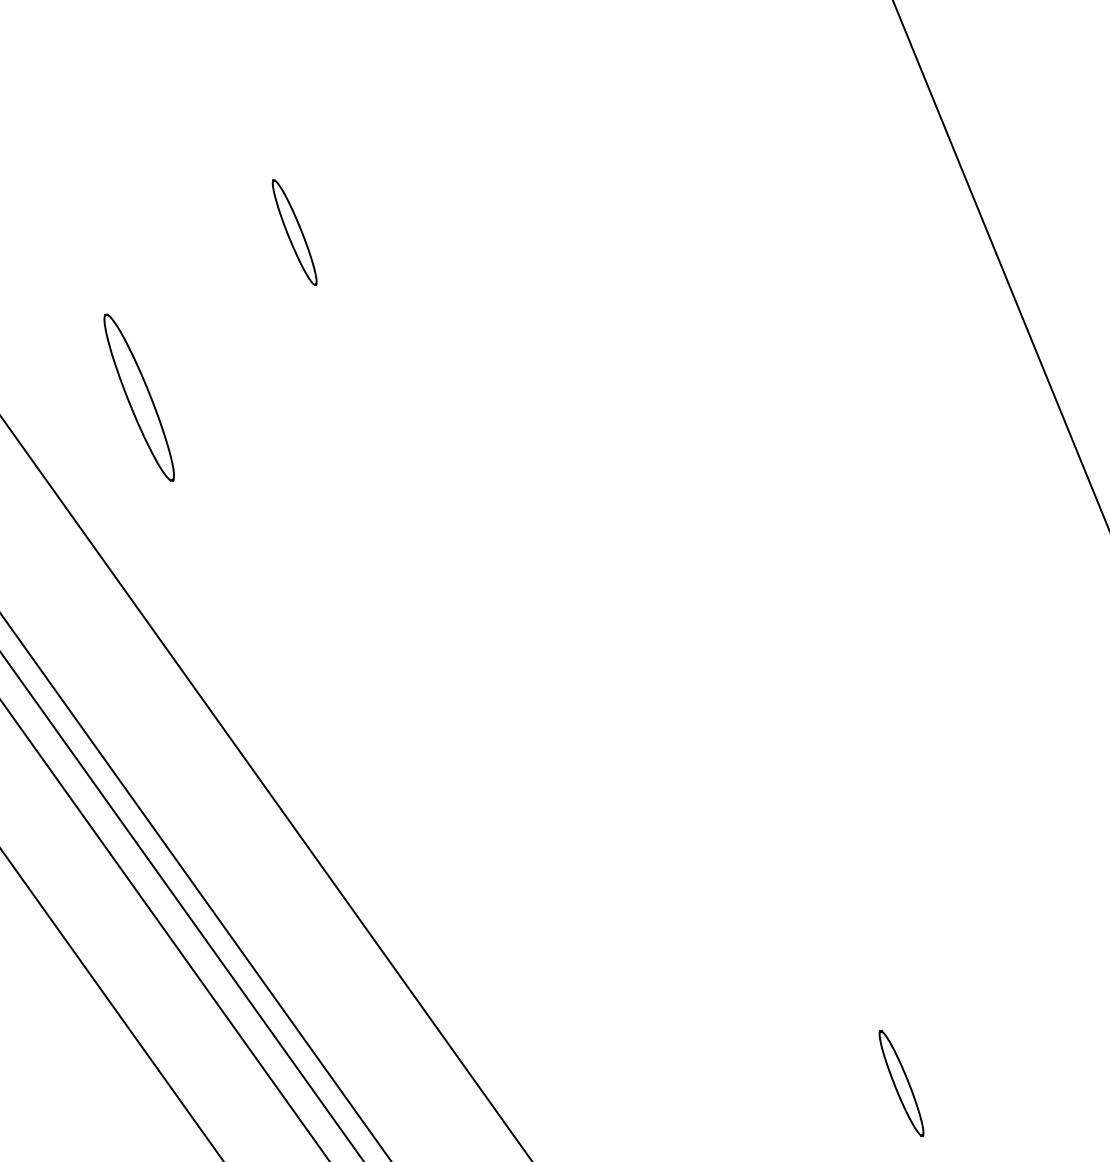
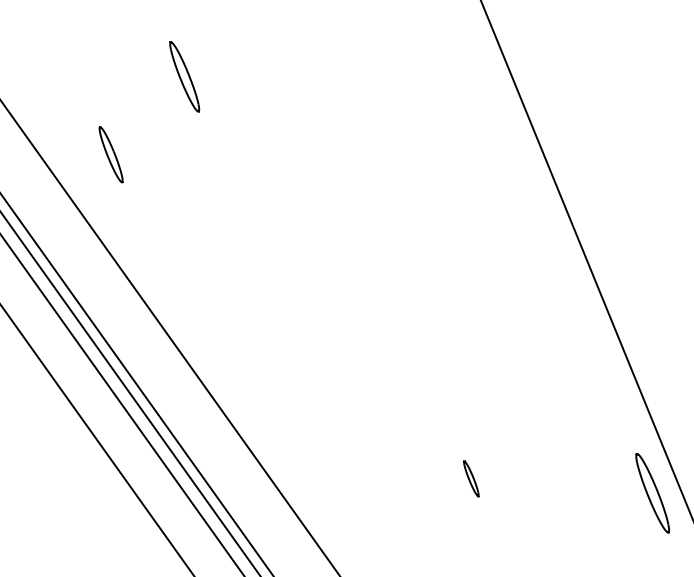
part: (294, 231) -> (184, 76), size x1.4
part: (137, 396) -> (110, 154), size x0.7
part: (901, 1082) -> (471, 478), size x0.7

